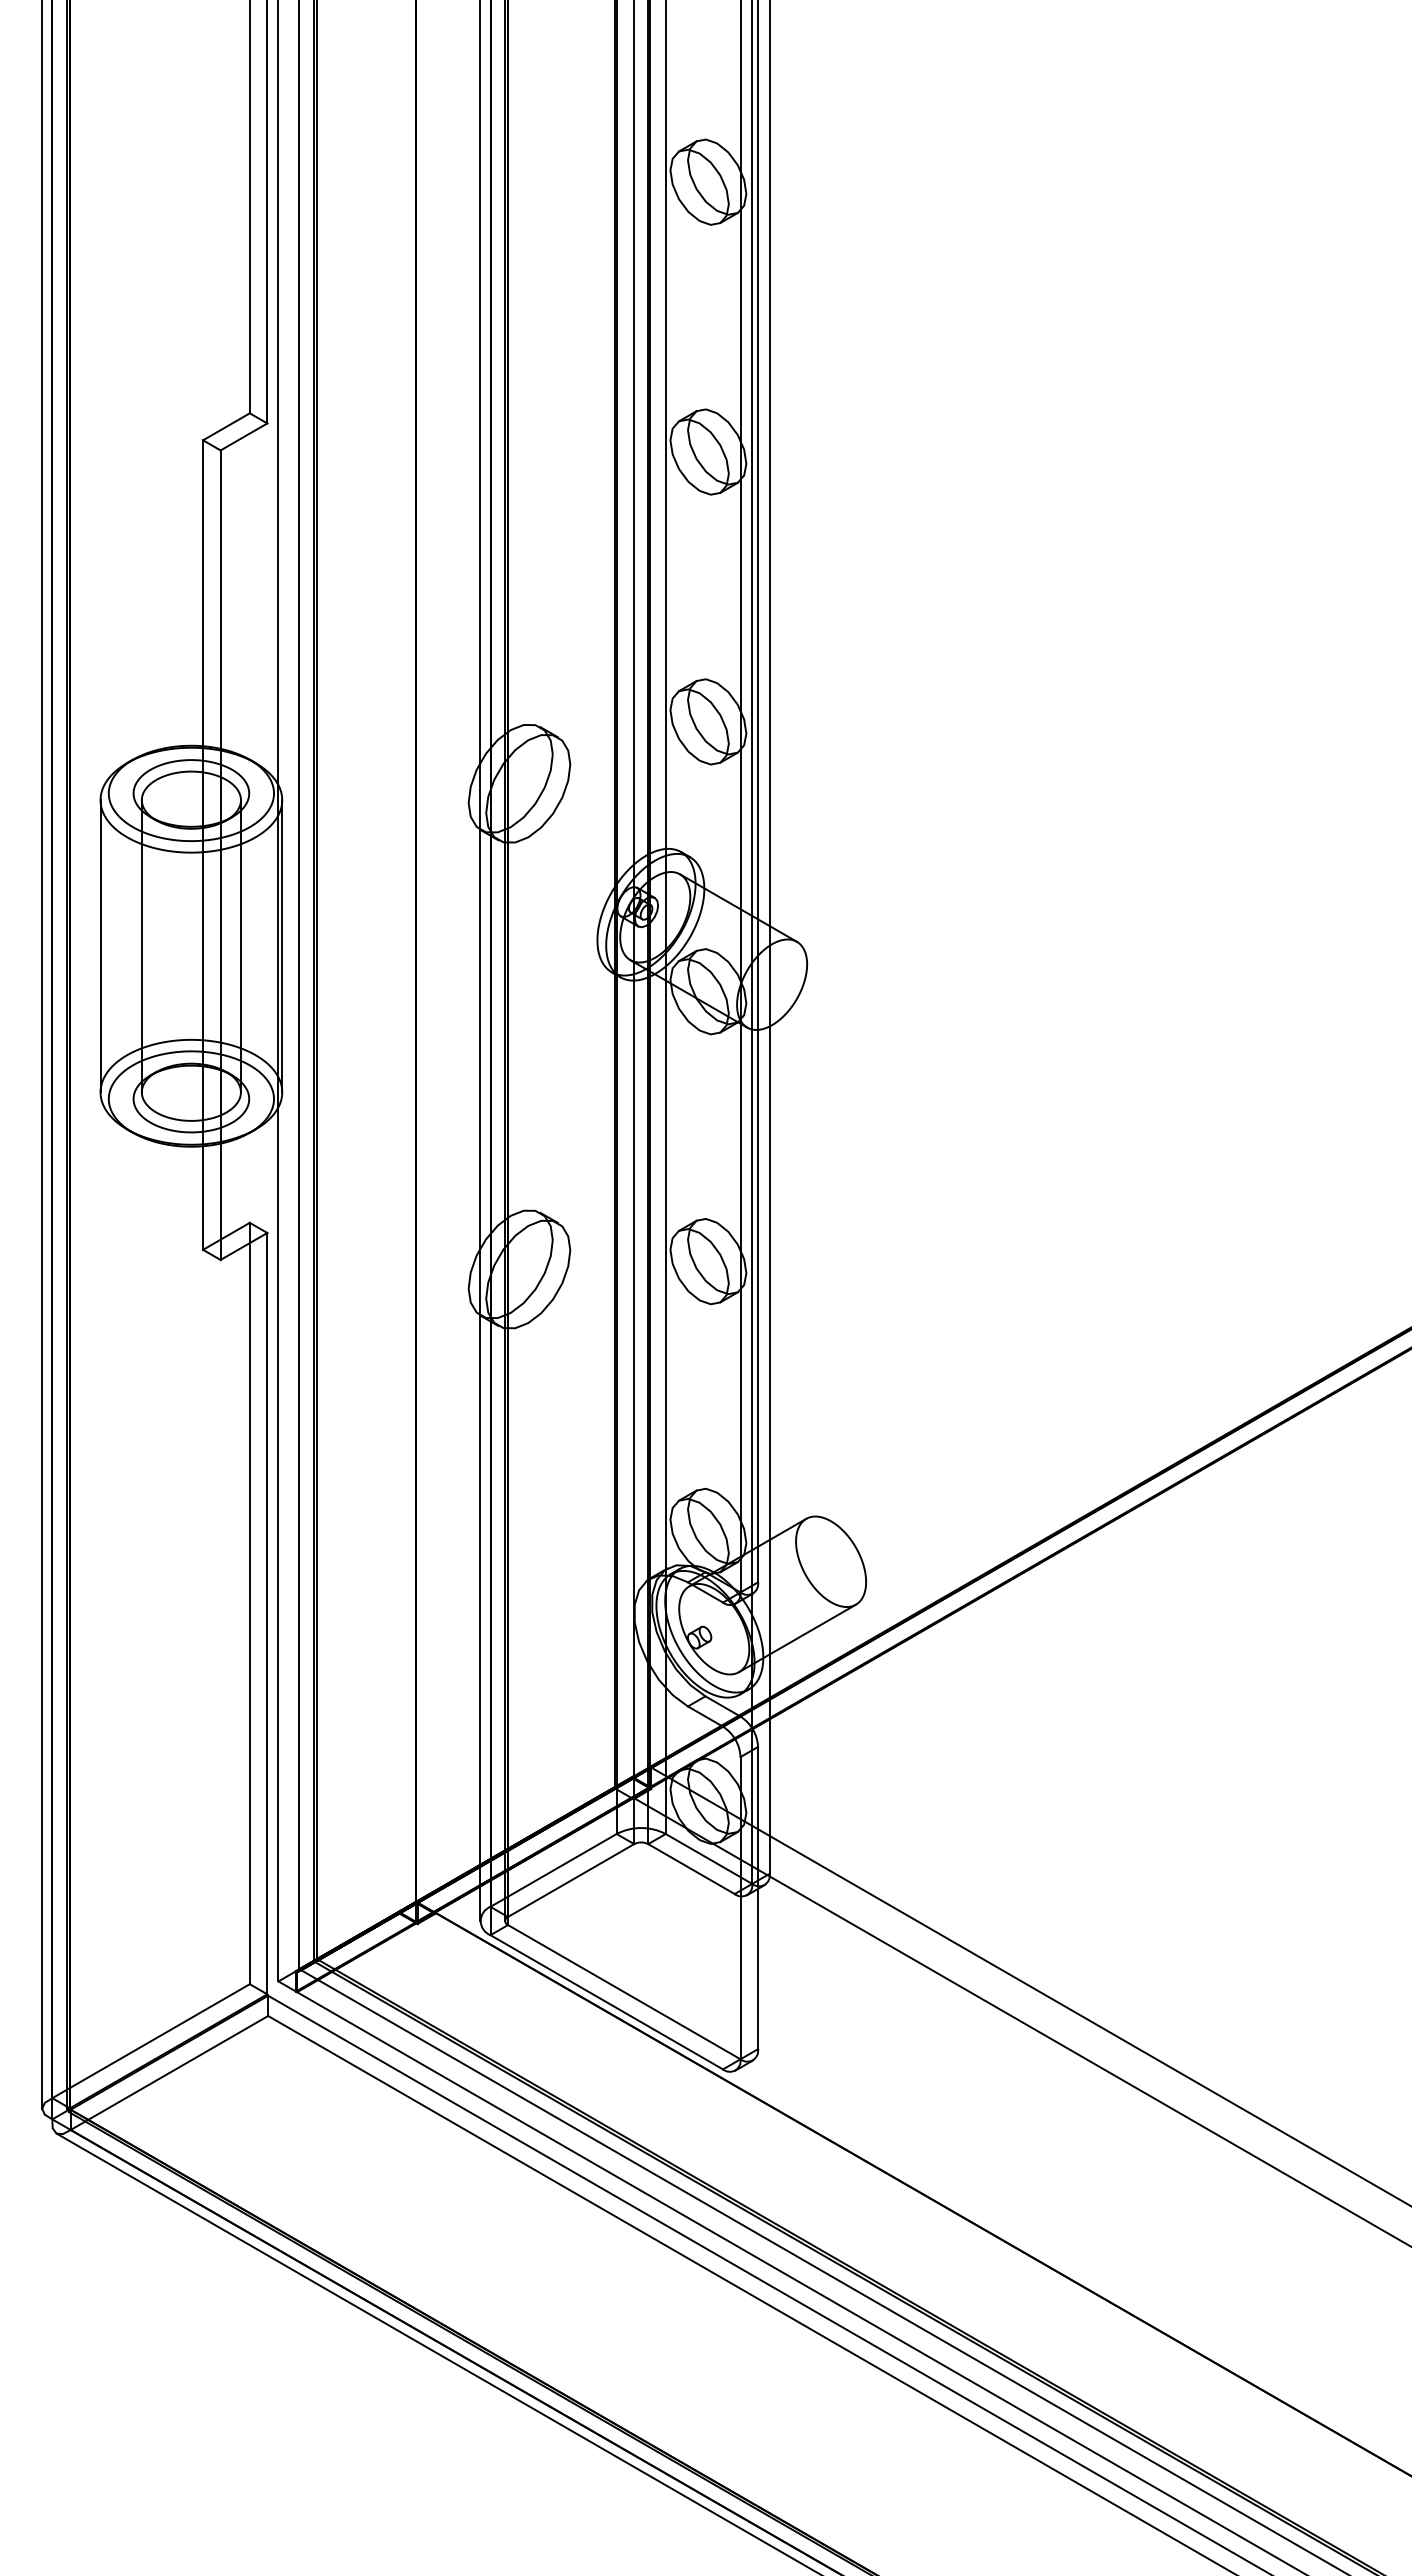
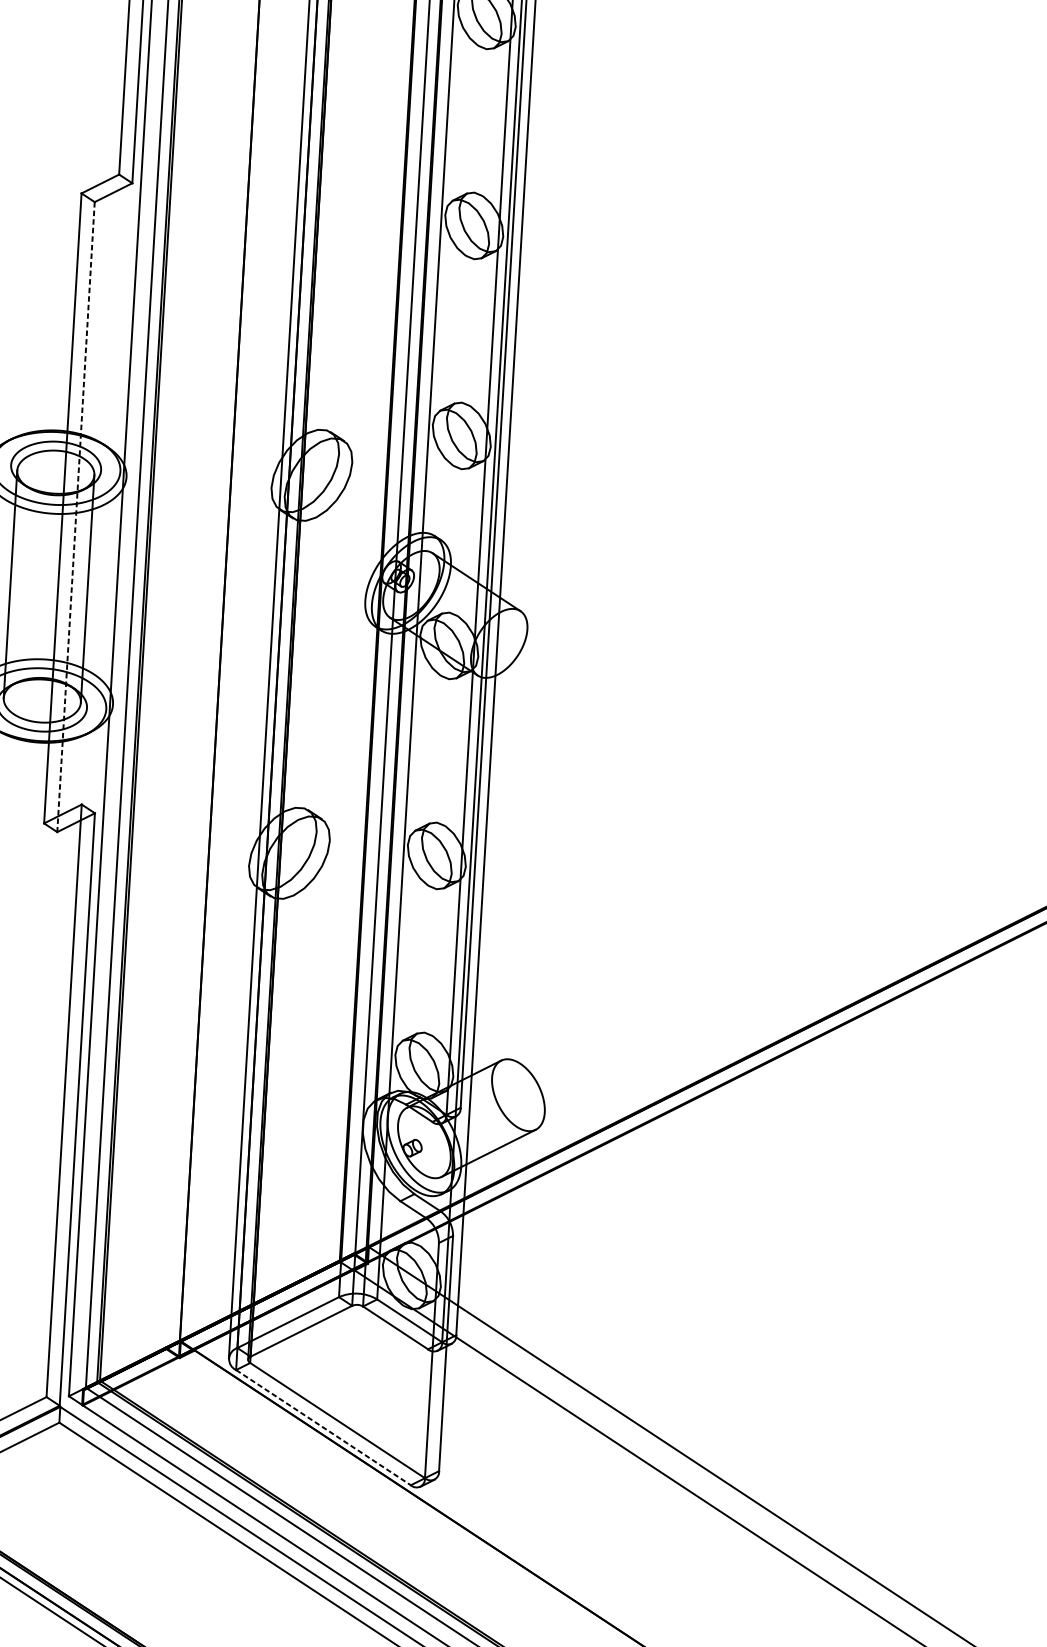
line: (220, 855) -> (75, 517), solid -> dashed
line: (282, 946) -> (119, 591), removed
line: (607, 2002) -> (324, 1427), solid -> dashed

